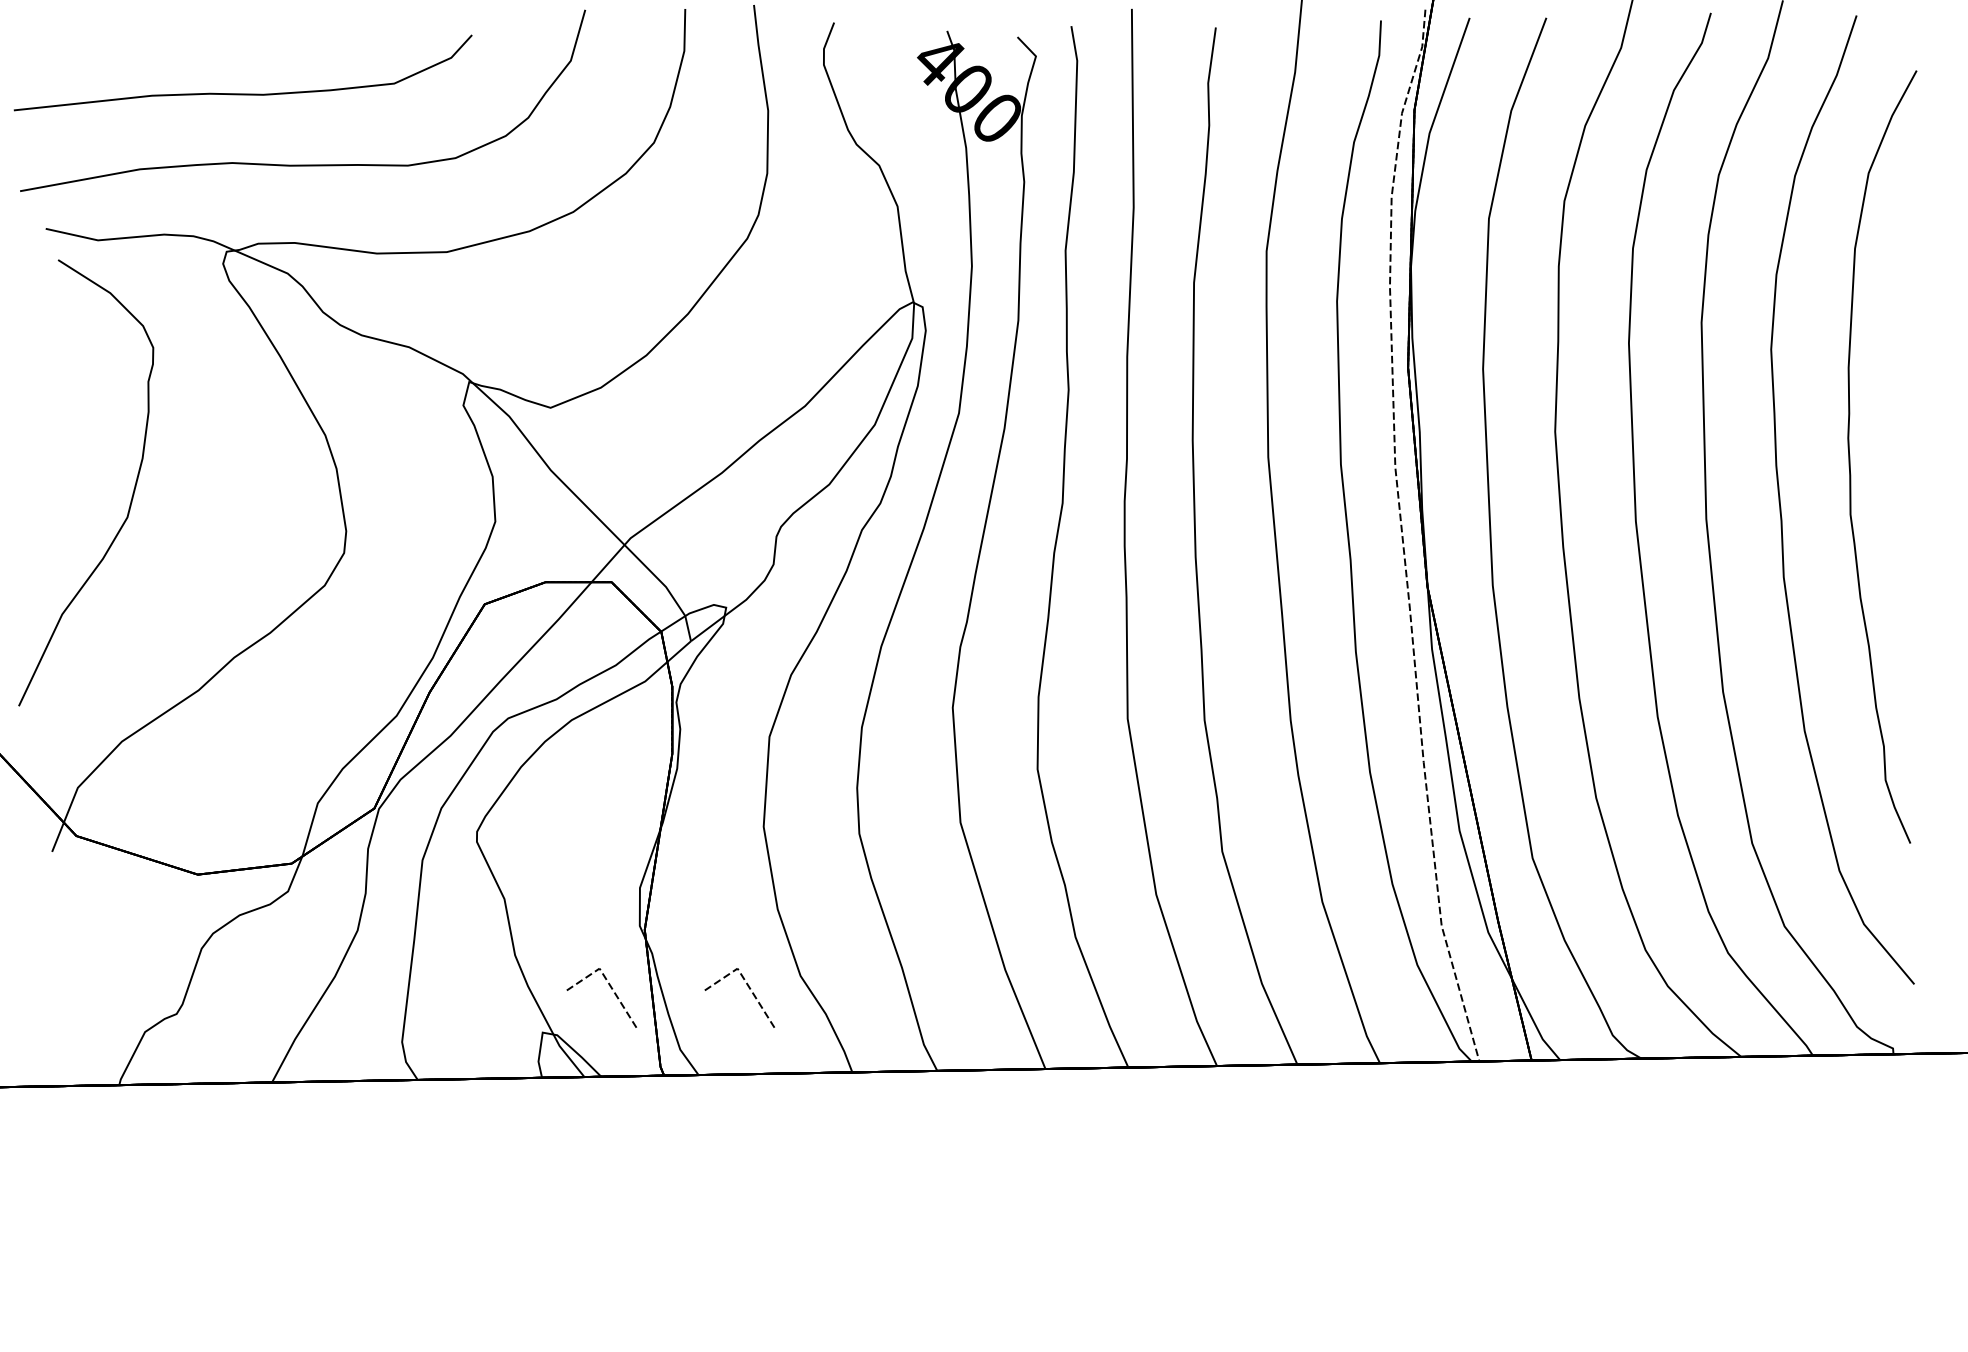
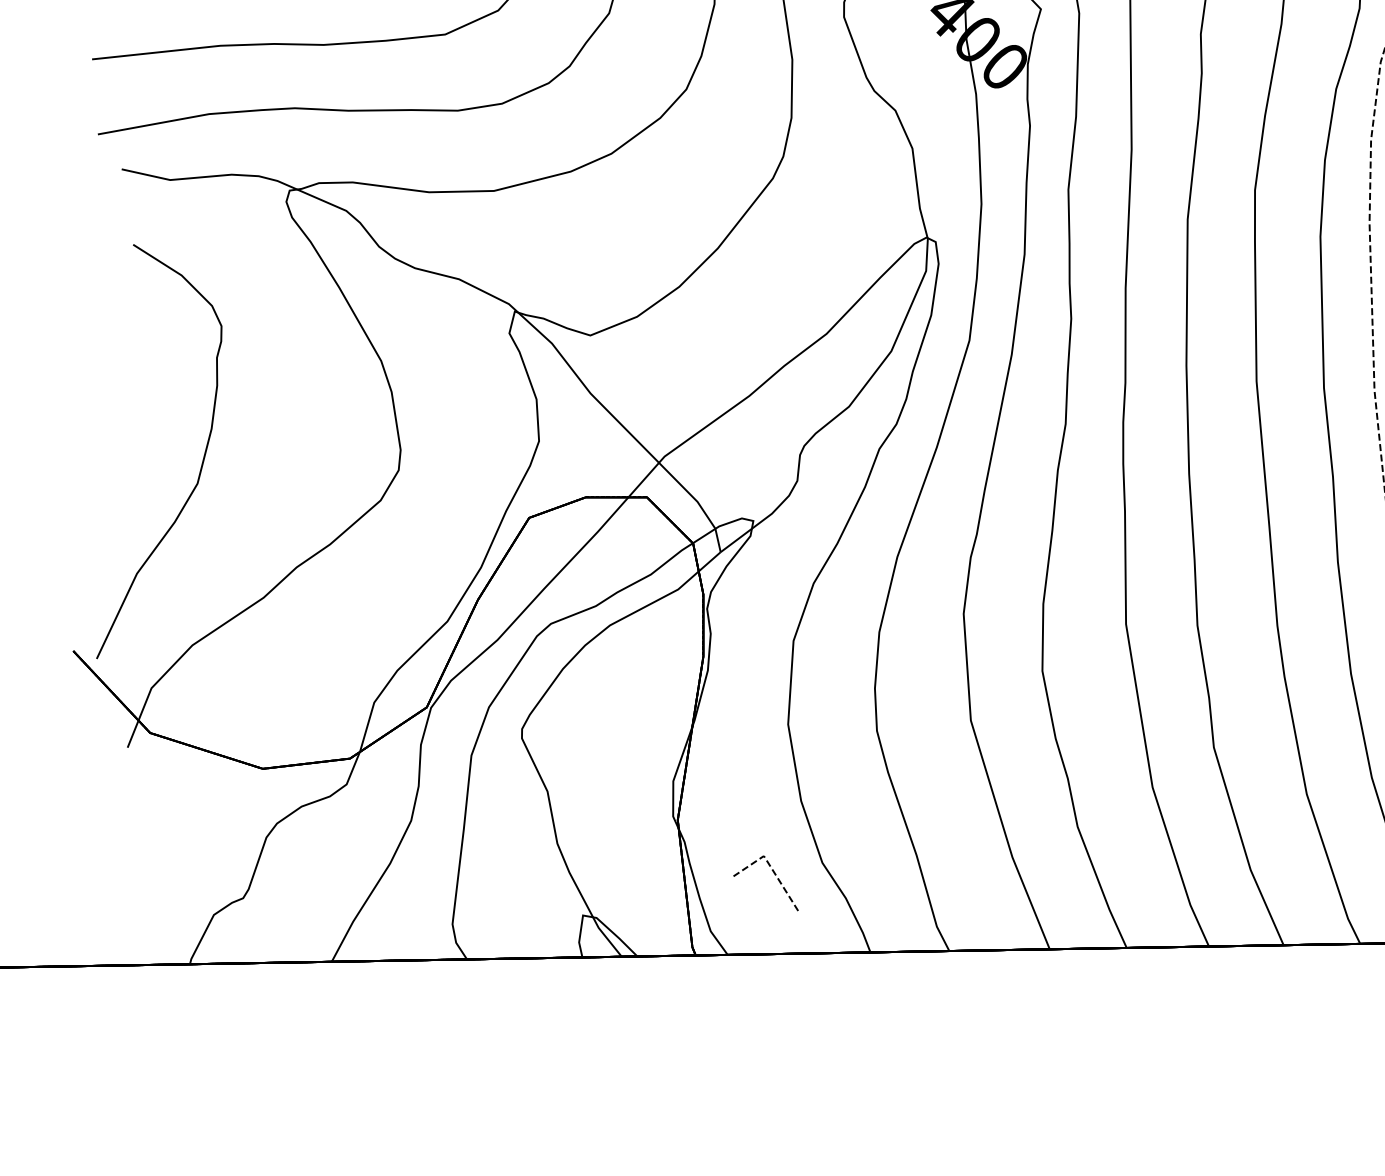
curve: (131, 496) -> (201, 464), moved
line: (610, 988) -> (645, 874), removed

